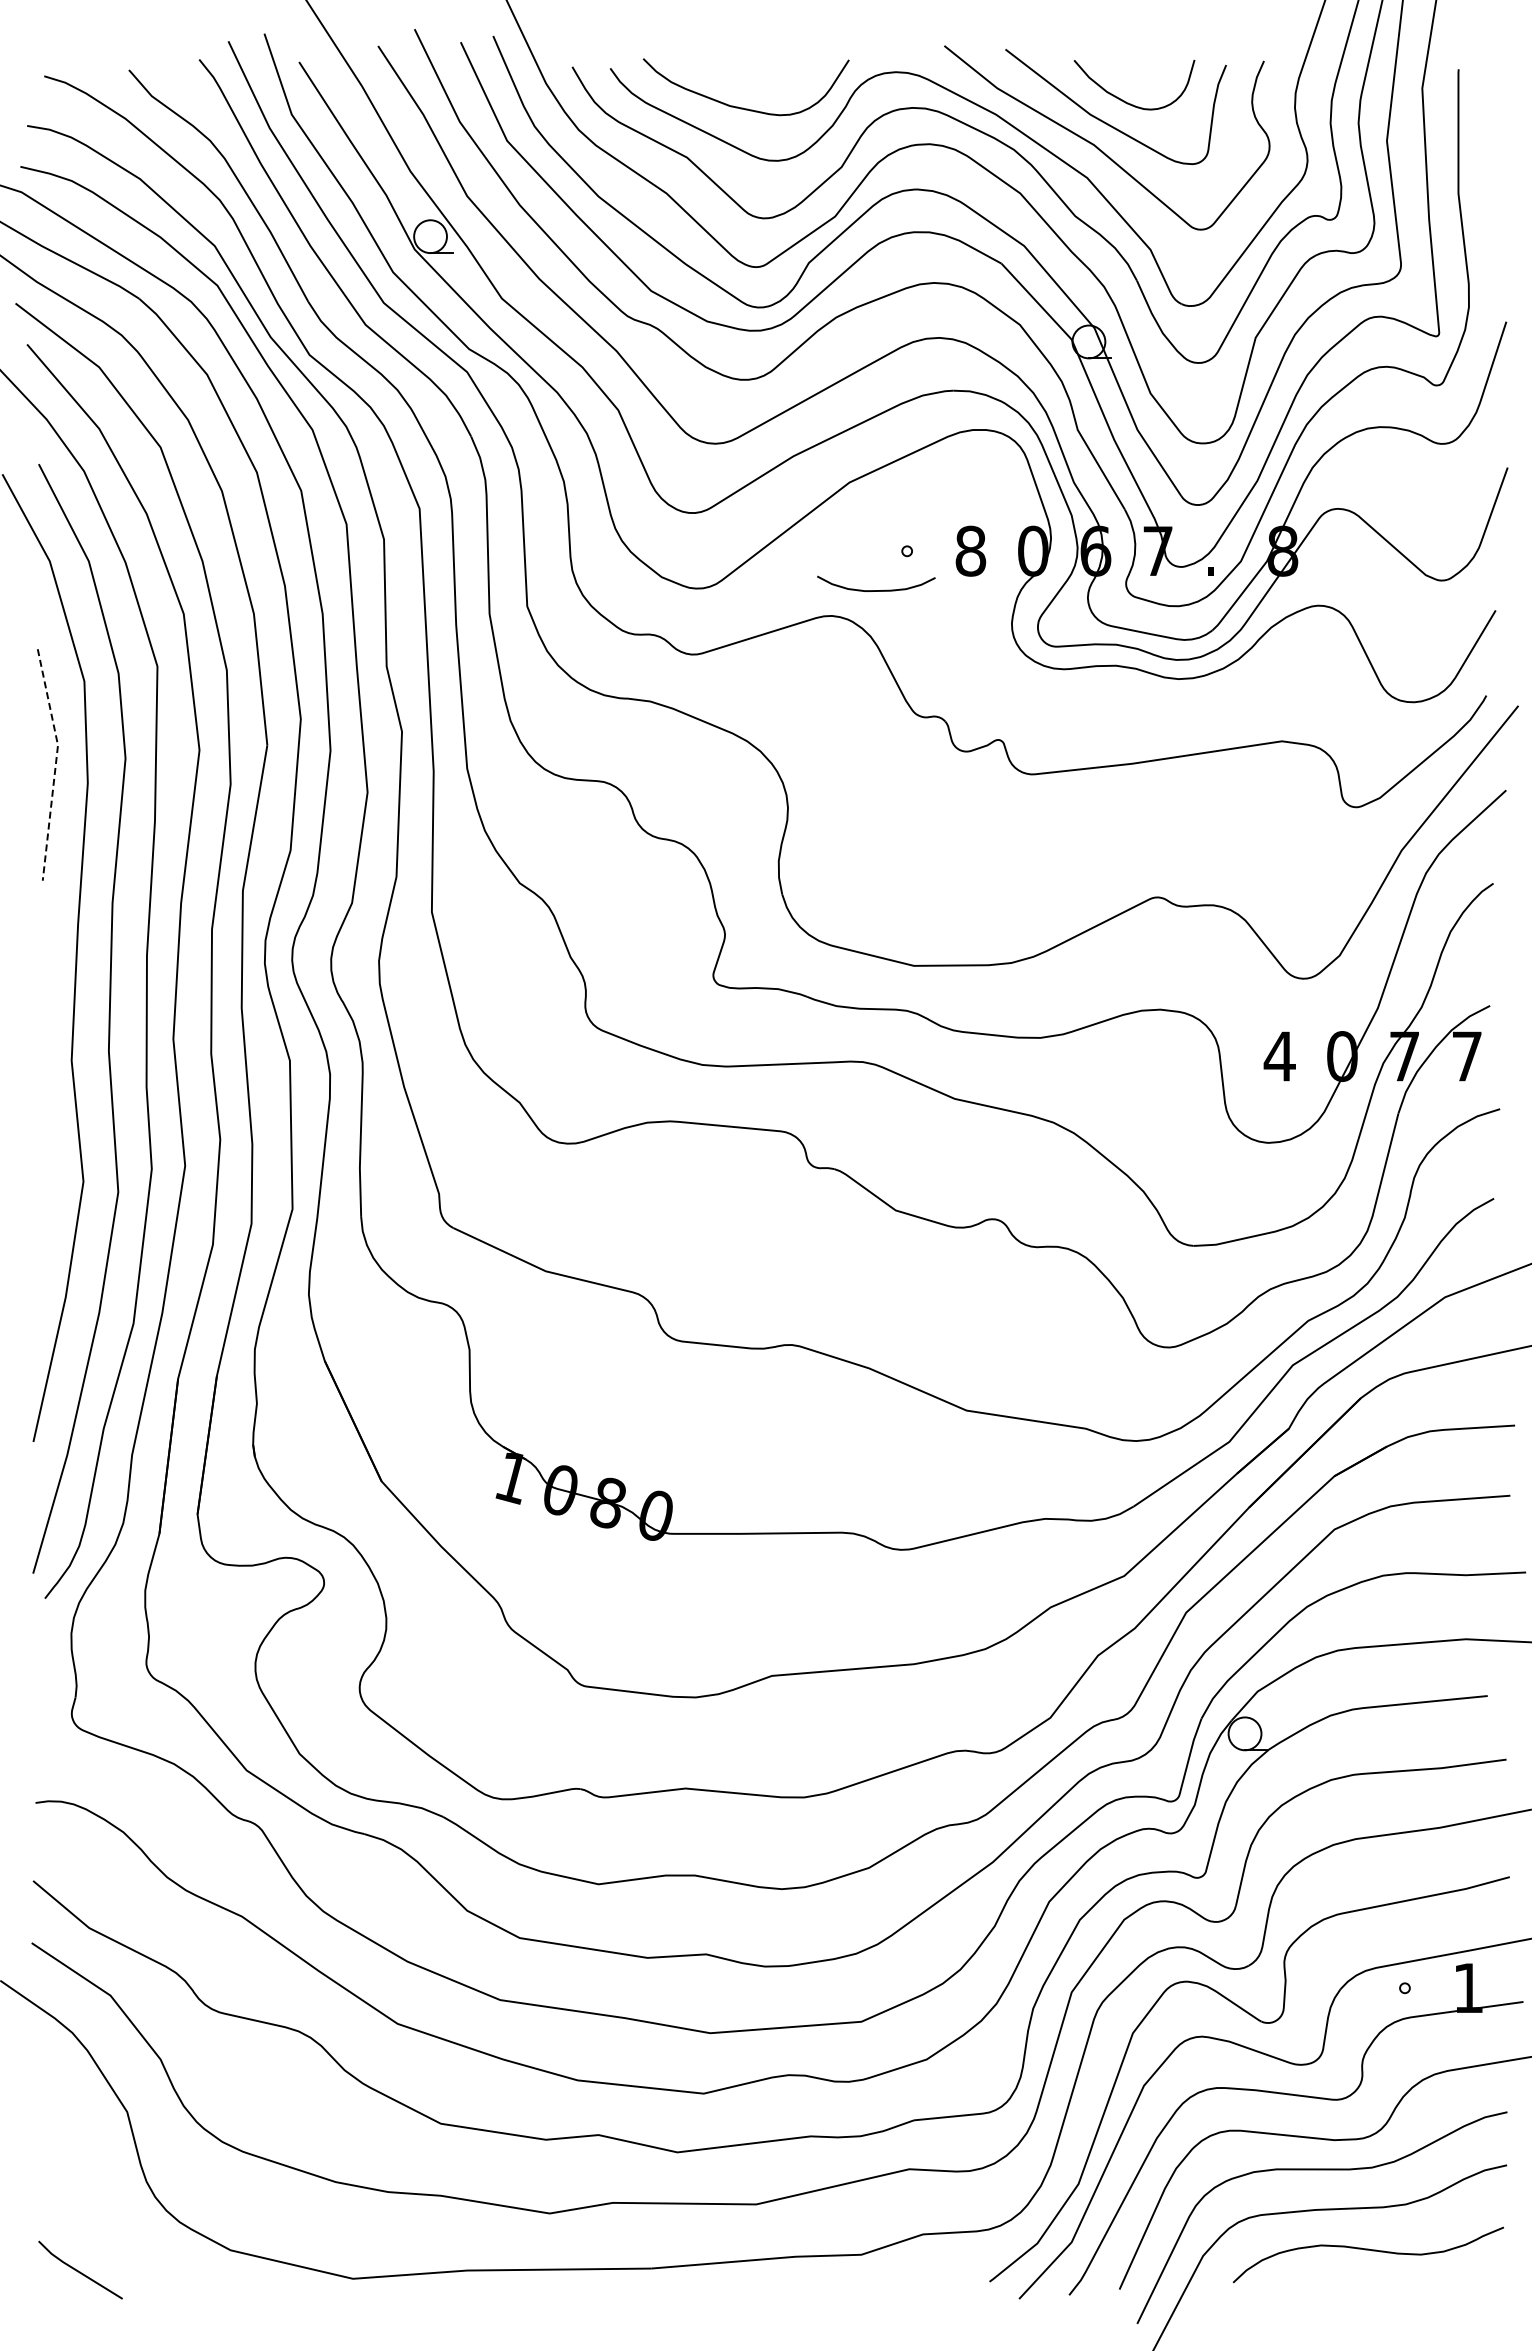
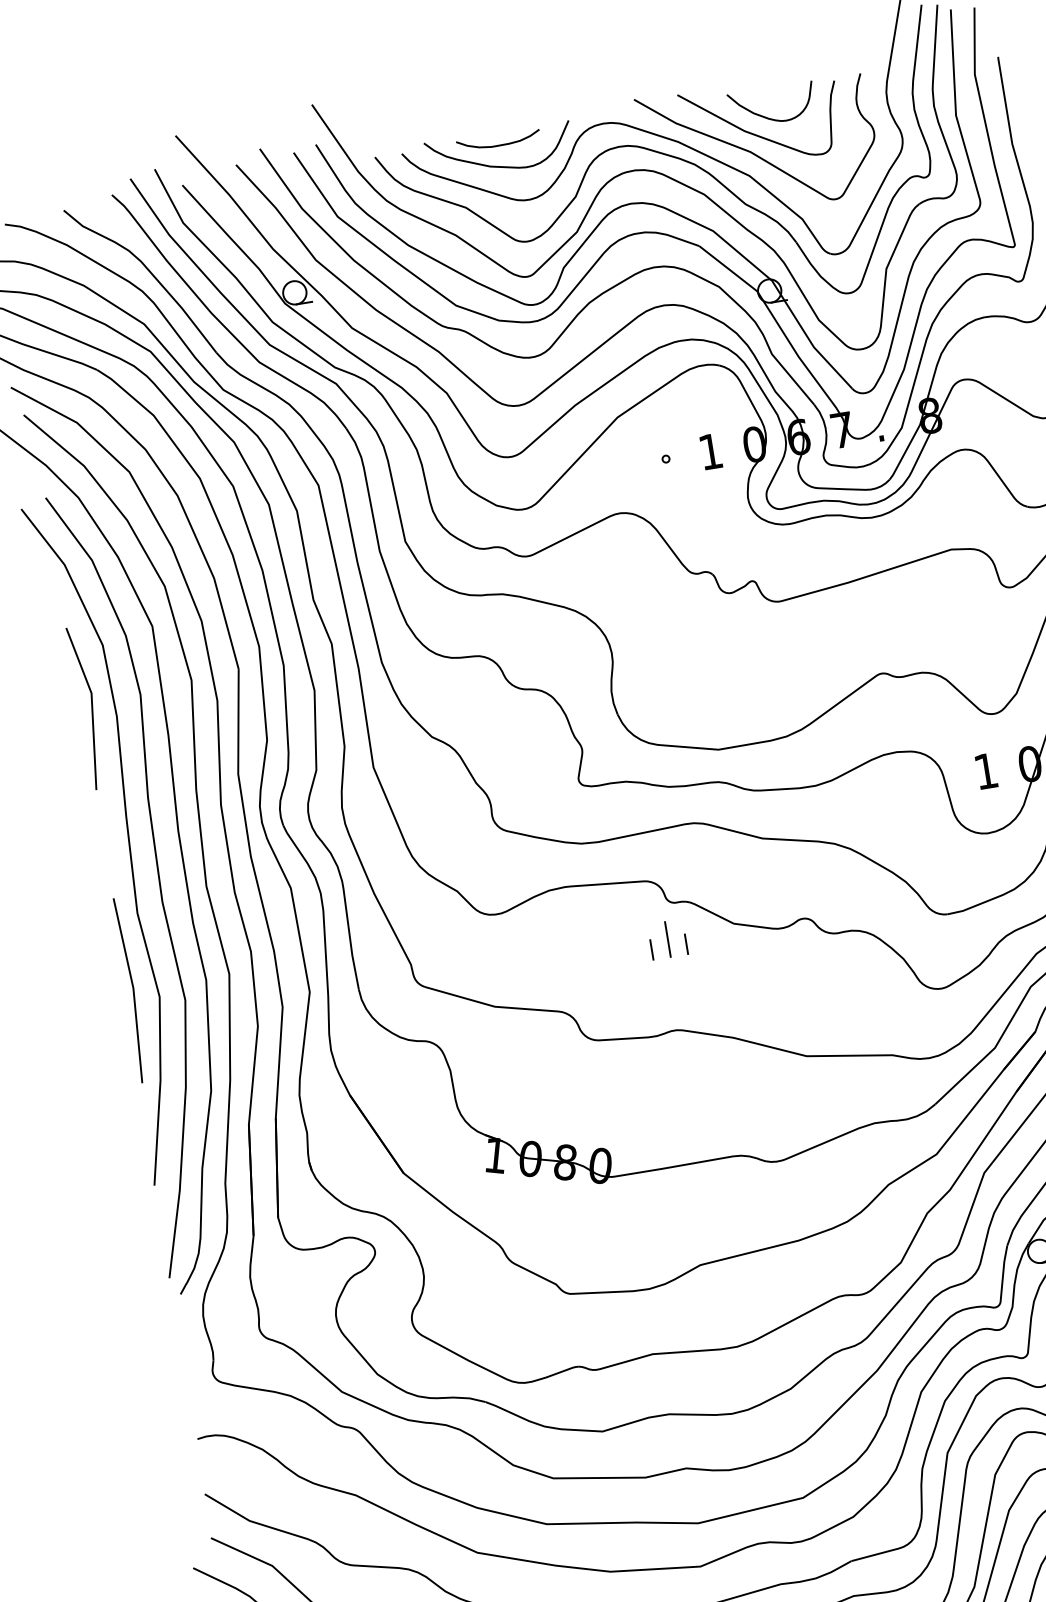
text: (970, 550) -> (710, 451), 8 -> 1
curve: (876, 590) -> (499, 145), moved
line: (55, 764) -> (91, 706), dashed -> solid
text: (1279, 1056) -> (985, 771), 4 -> 1
line: (47, 1167) -> (132, 991), added
line: (800, 1216) -> (667, 938), added
line: (776, 1227) -> (652, 949), added
line: (825, 1227) -> (686, 943), added

